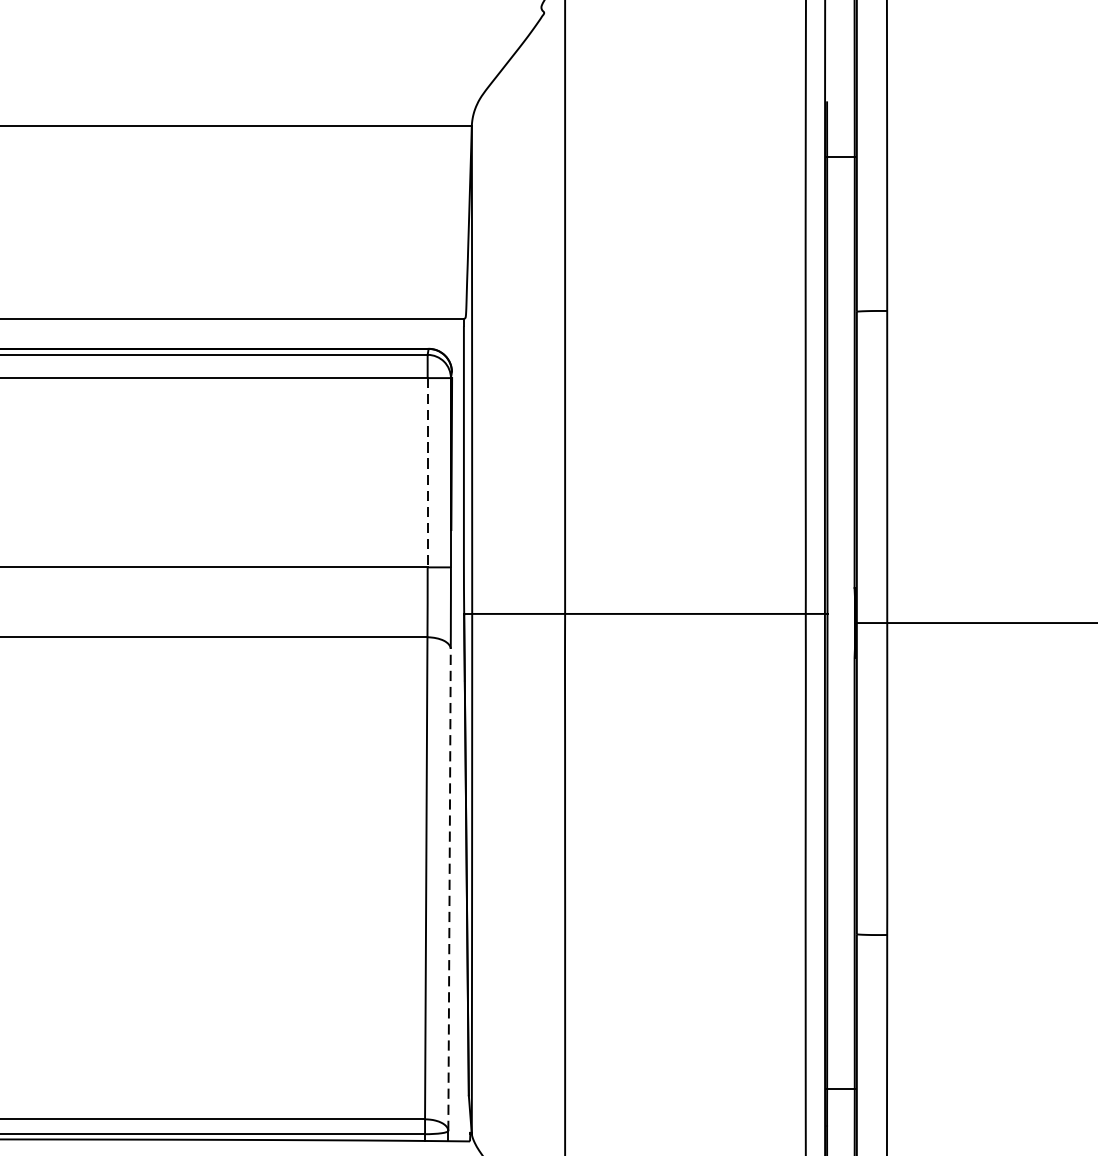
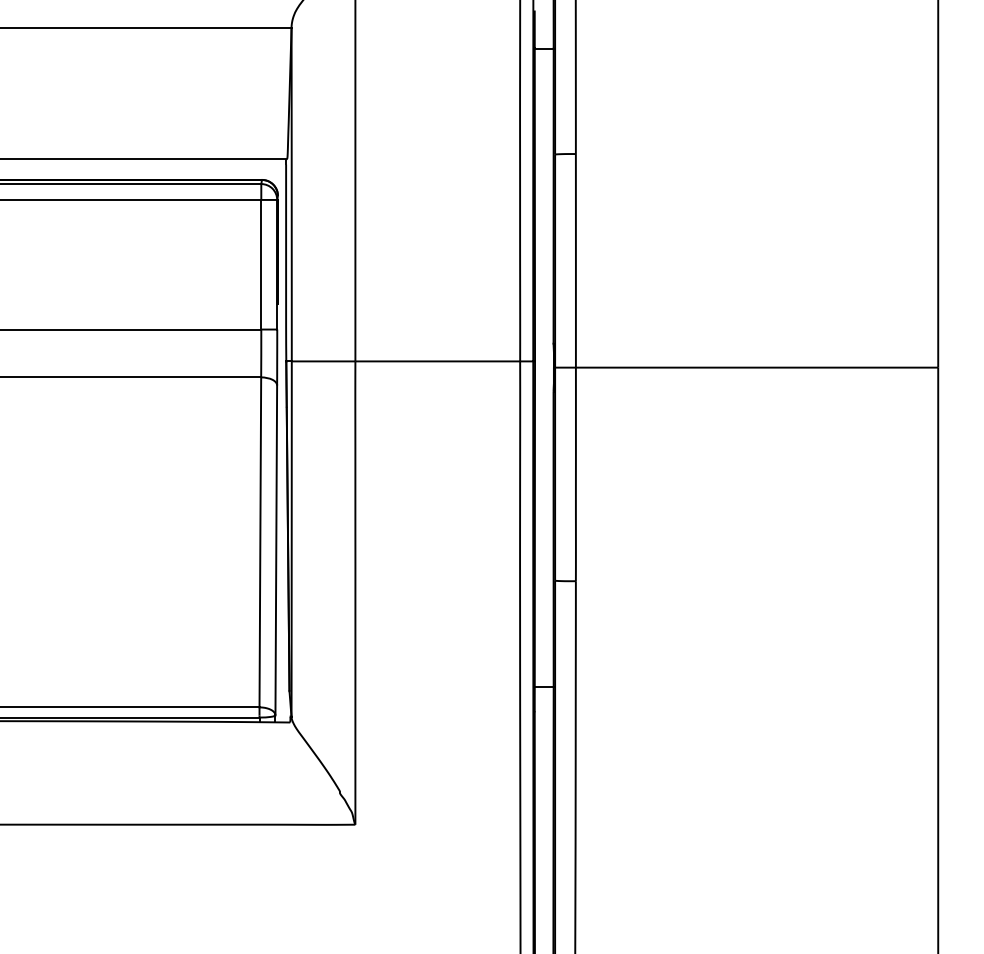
line: (427, 472) -> (261, 264), dashed -> solid
line: (449, 890) -> (276, 550), dashed -> solid

